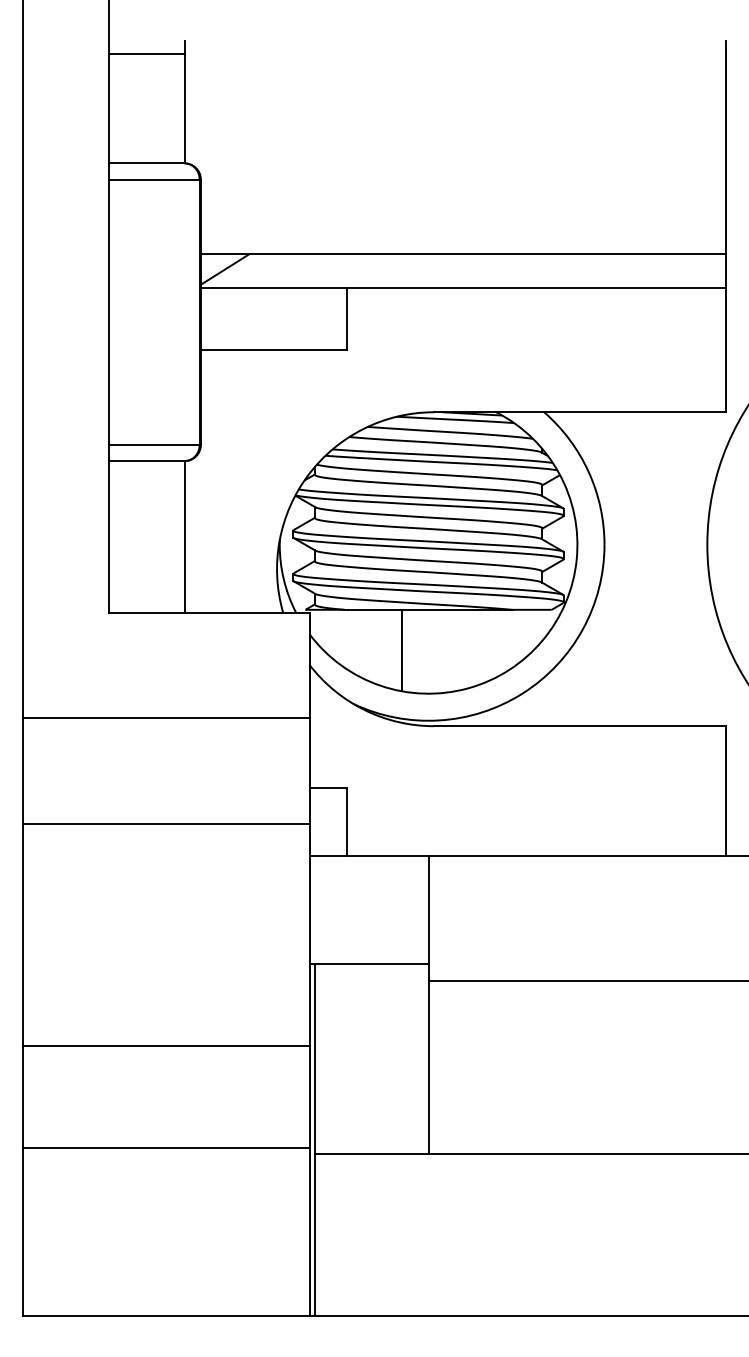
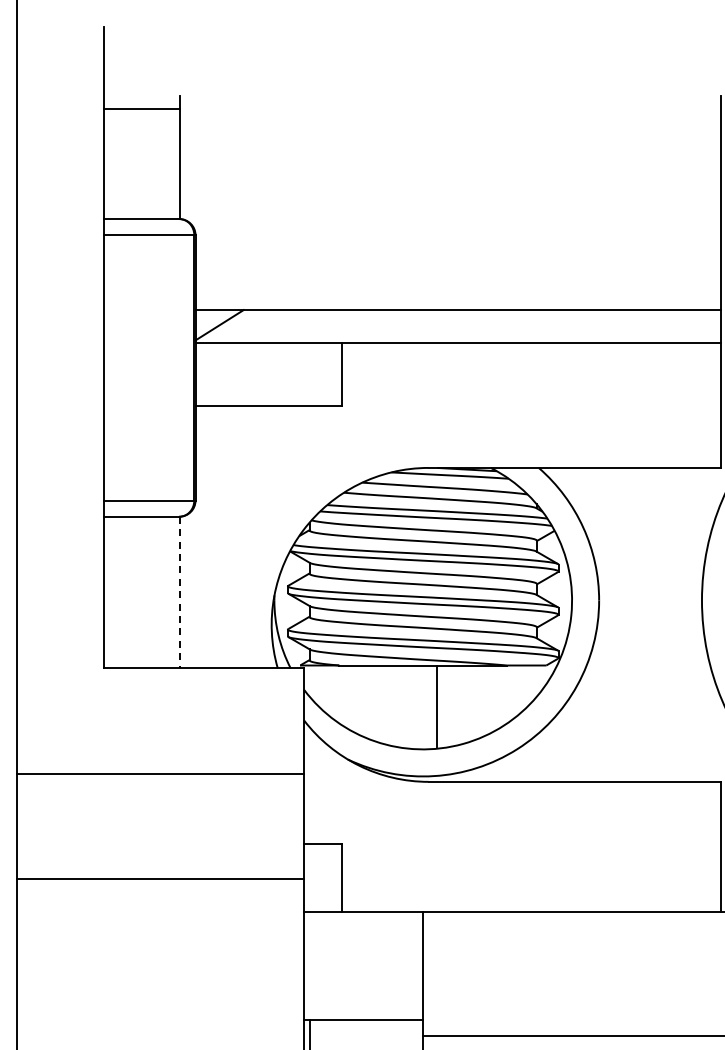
line: (185, 536) -> (180, 592), solid -> dashed
line: (401, 650) -> (437, 706), moved

